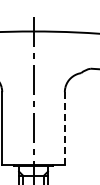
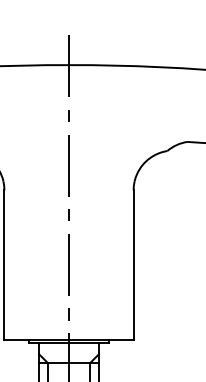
line: (64, 127) -> (132, 263), dashed -> solid

